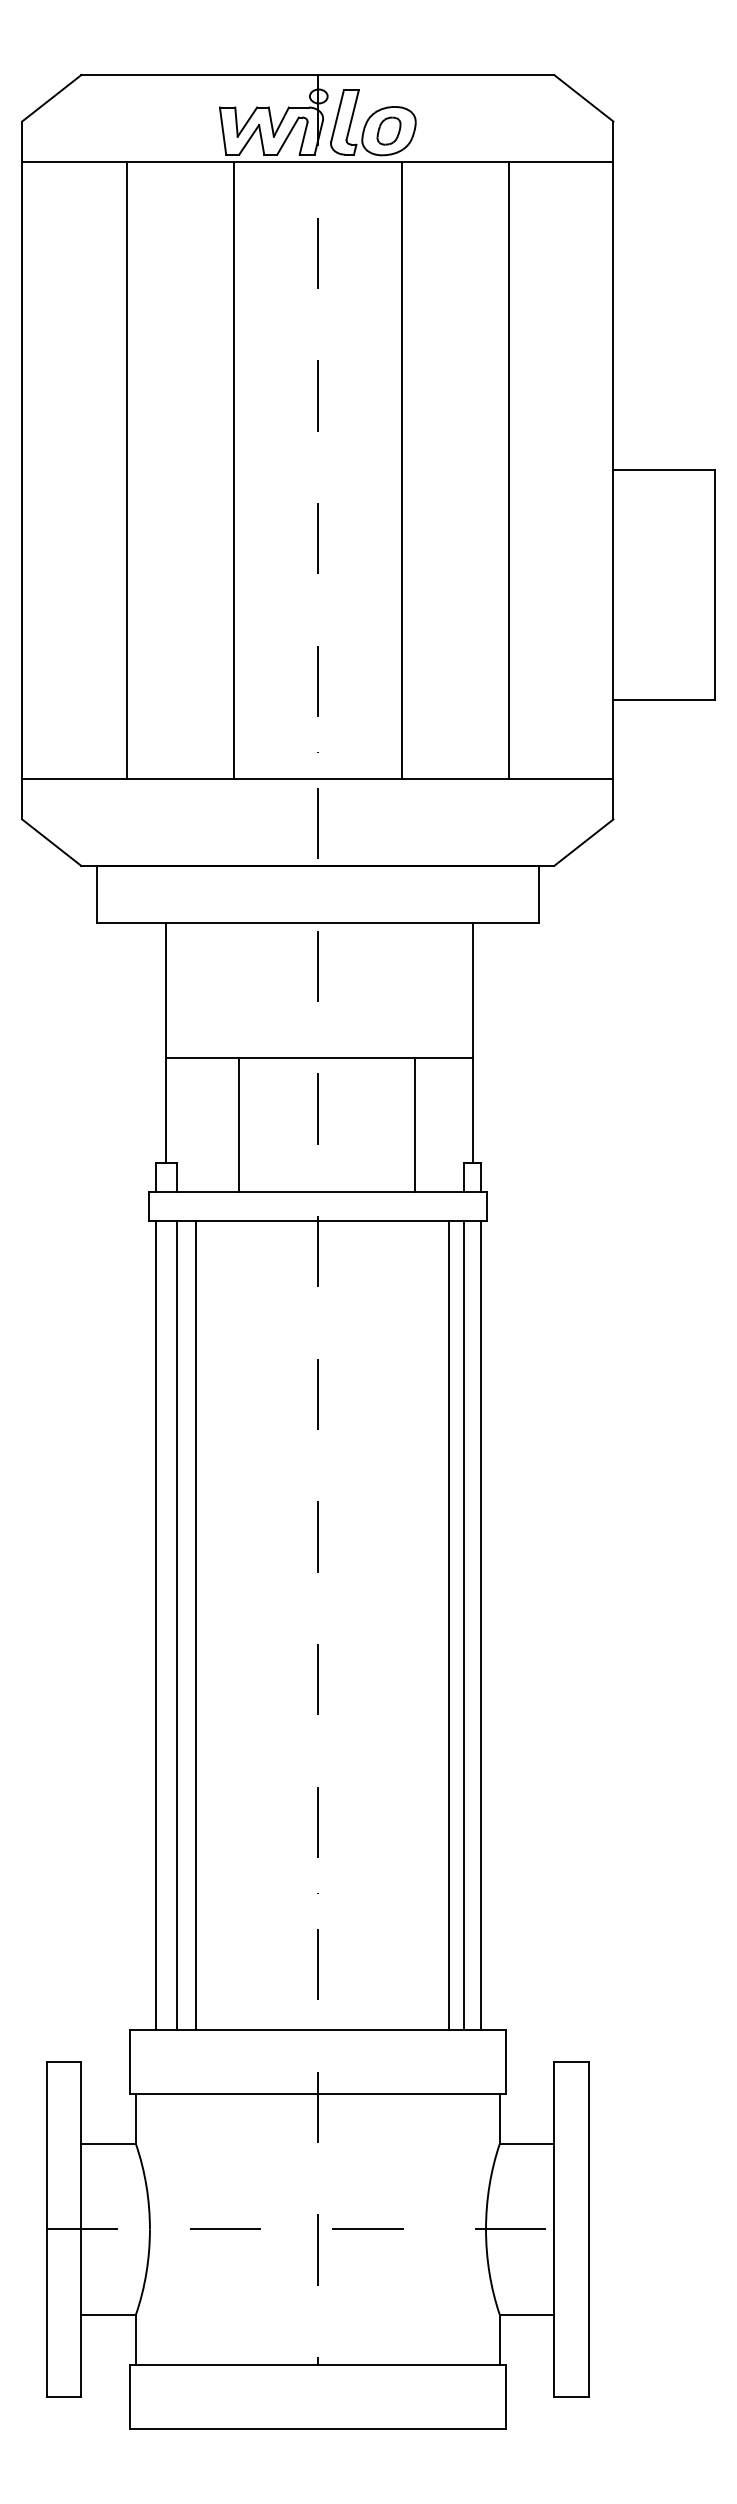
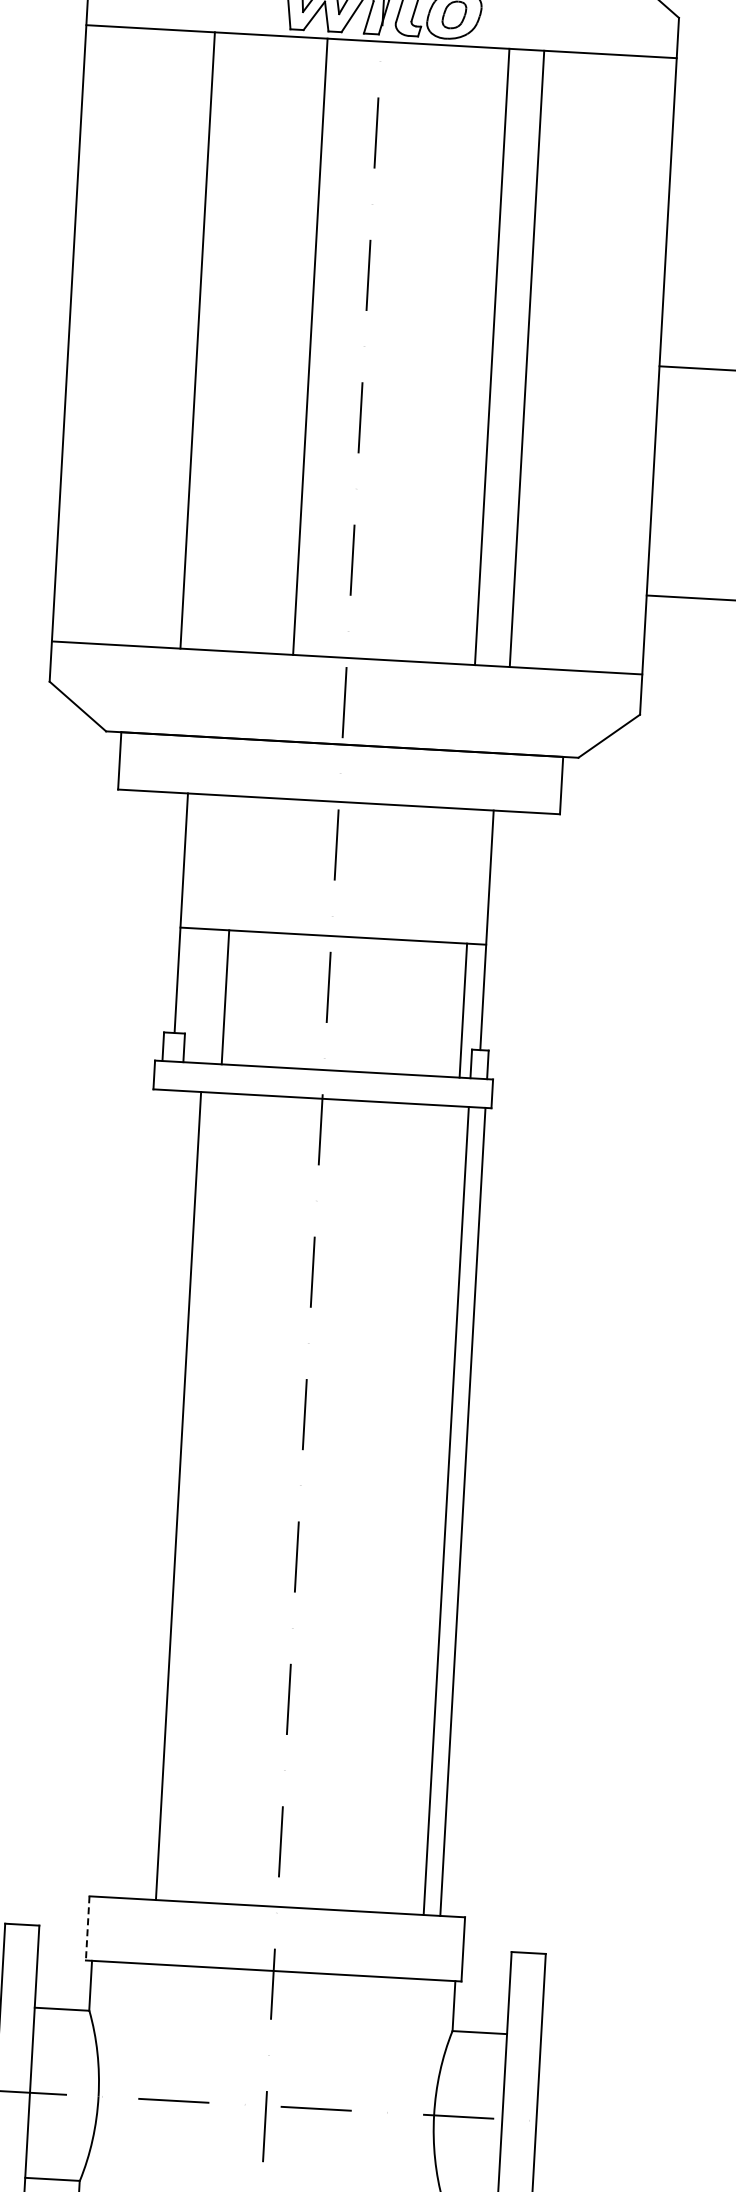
line: (126, 470) -> (197, 340), moved
line: (233, 470) -> (310, 346), moved
line: (401, 470) -> (491, 356), moved
line: (508, 470) -> (526, 358), moved
line: (239, 1124) -> (225, 997), moved
line: (414, 1124) -> (463, 1010), moved
line: (155, 1624) -> (137, 1492), removed
line: (176, 1624) -> (158, 1494), removed
line: (448, 1624) -> (430, 1509), removed
line: (129, 2062) -> (87, 1928), solid -> dashed

